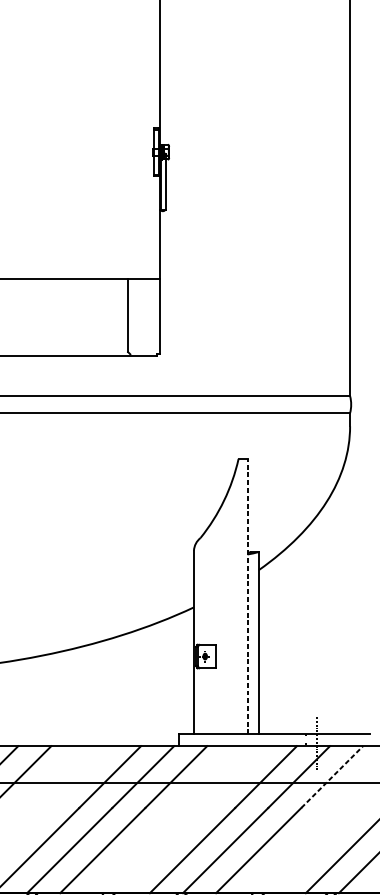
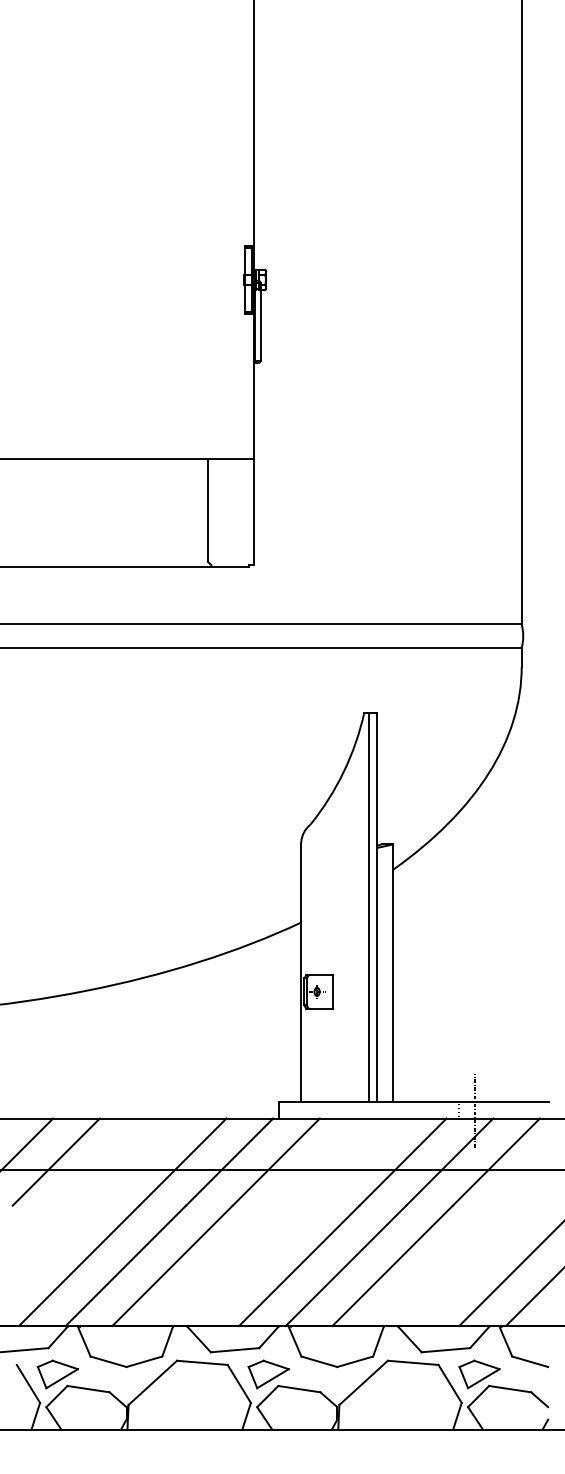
line: (242, 596) -> (369, 907), added
line: (247, 596) -> (376, 907), dashed -> solid
line: (332, 777) -> (496, 1162), dashed -> solid

